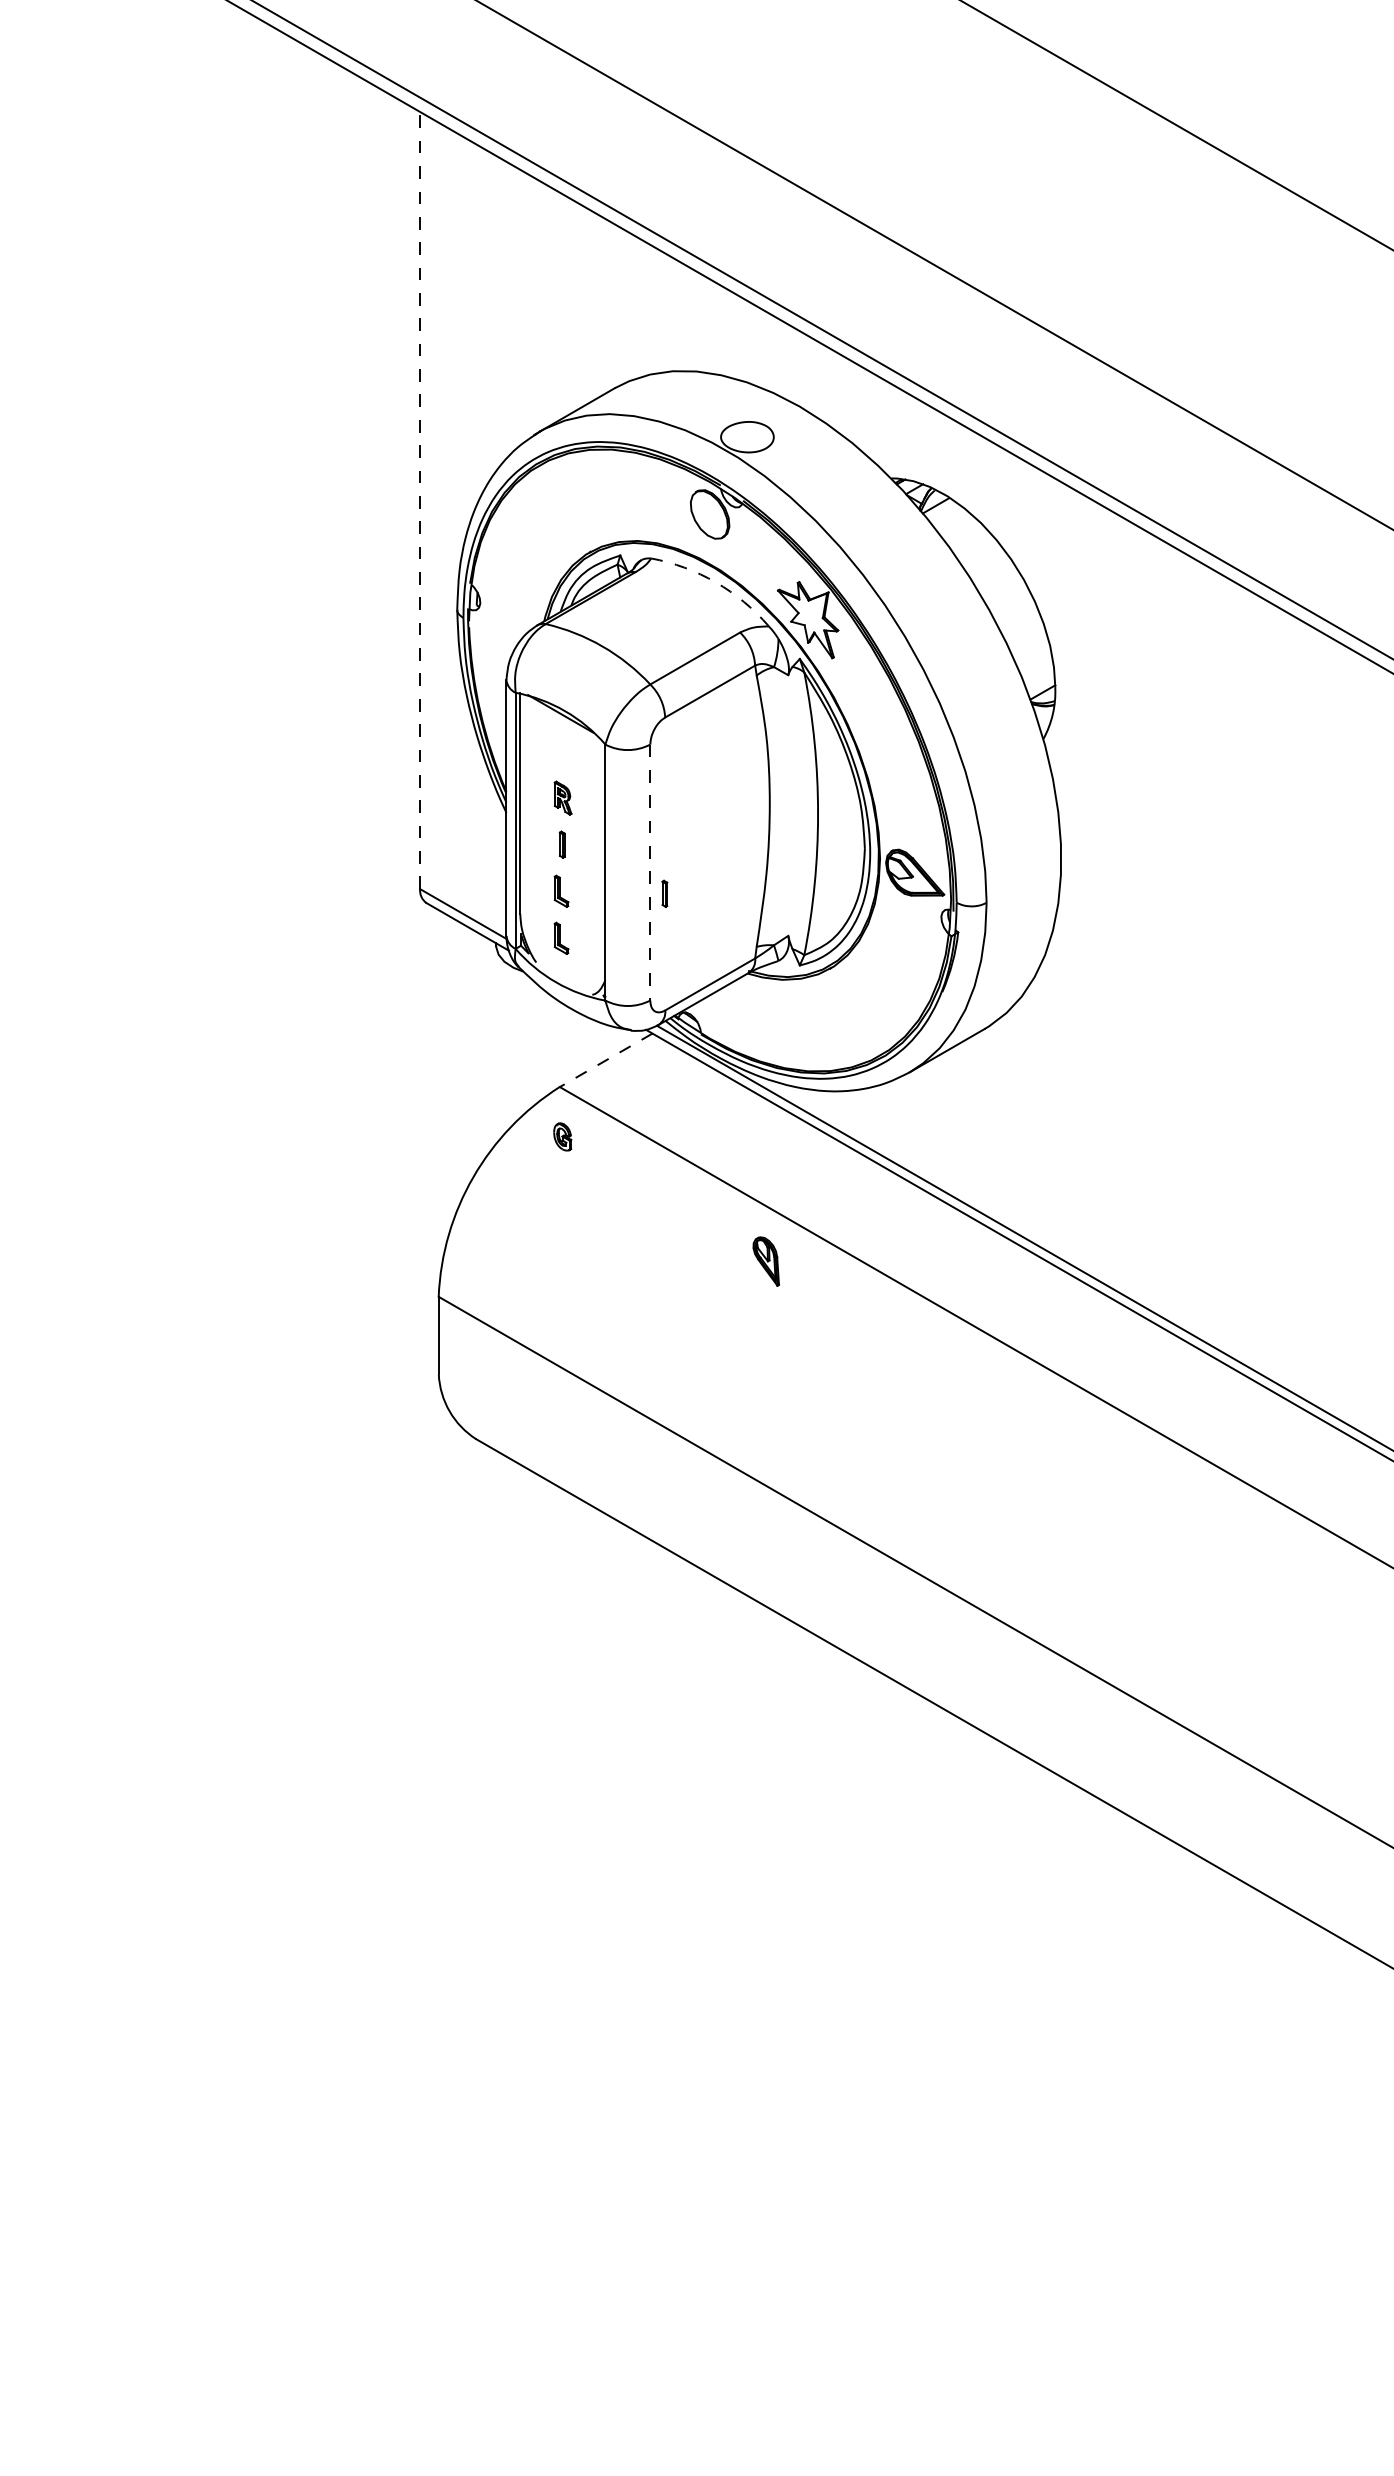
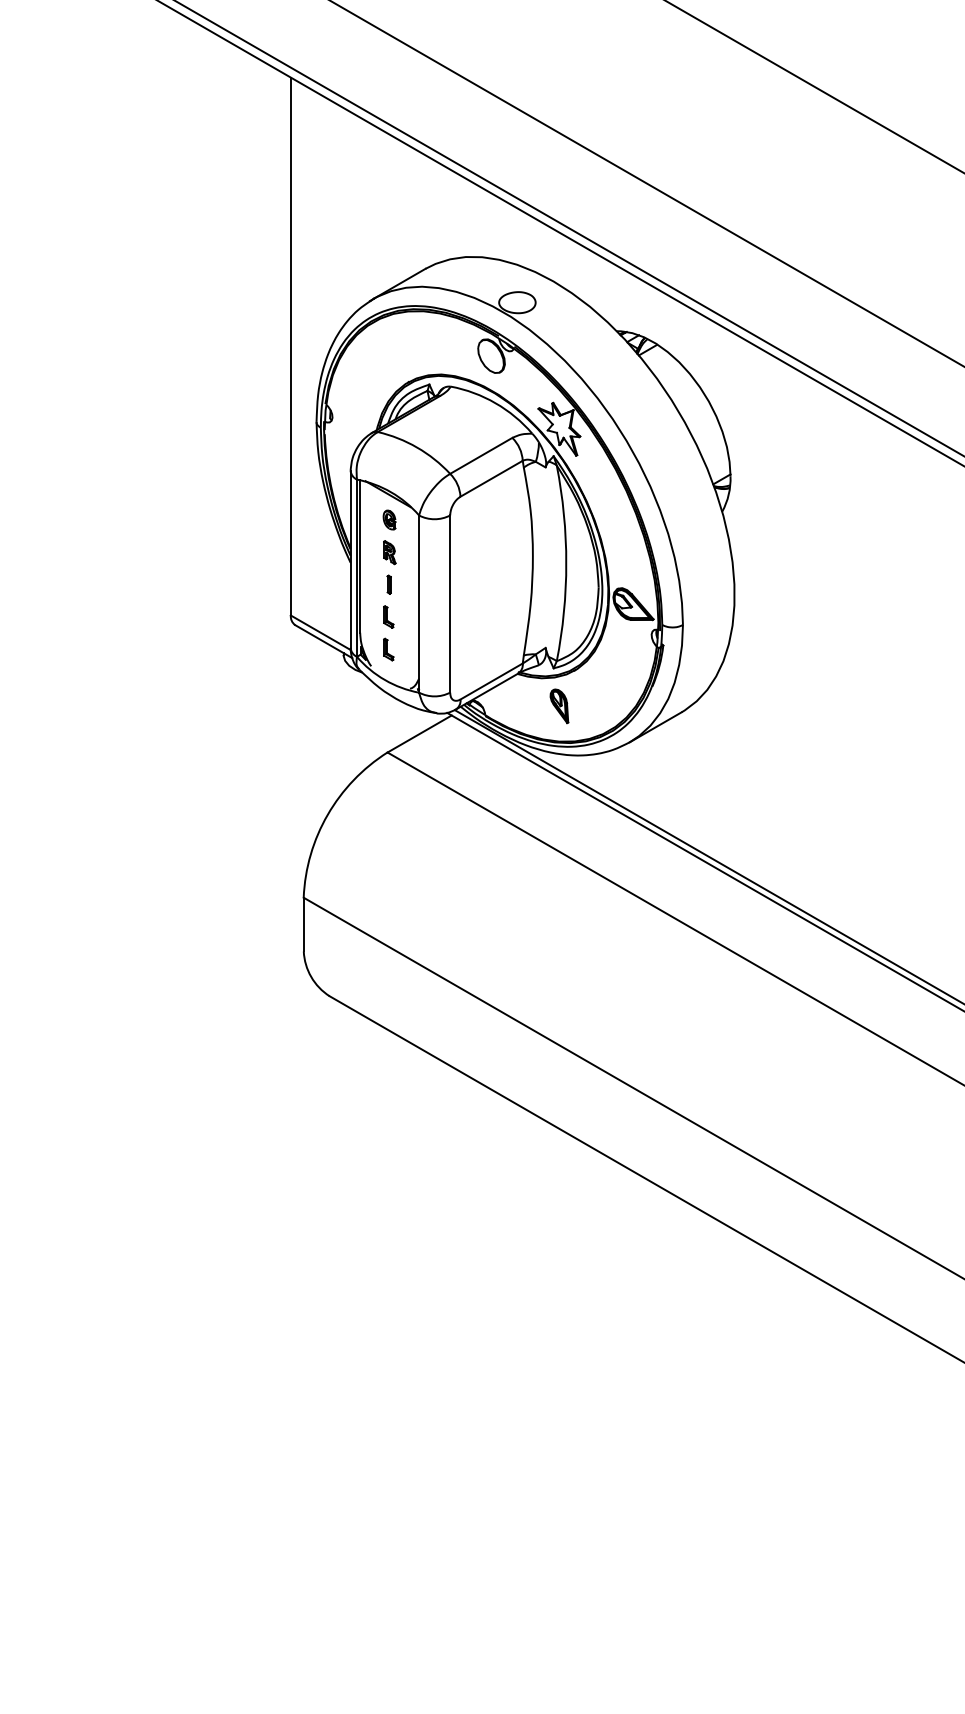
line: (419, 500) -> (290, 346), dashed -> solid
arc: (715, 582) -> (495, 403), dashed -> solid
line: (650, 873) -> (450, 604), dashed -> solid
part: (663, 893) -> (459, 618), removed
line: (605, 1061) -> (419, 734), dashed -> solid
part: (562, 1136) -> (389, 519), moved
part: (766, 1261) -> (559, 706), moved

